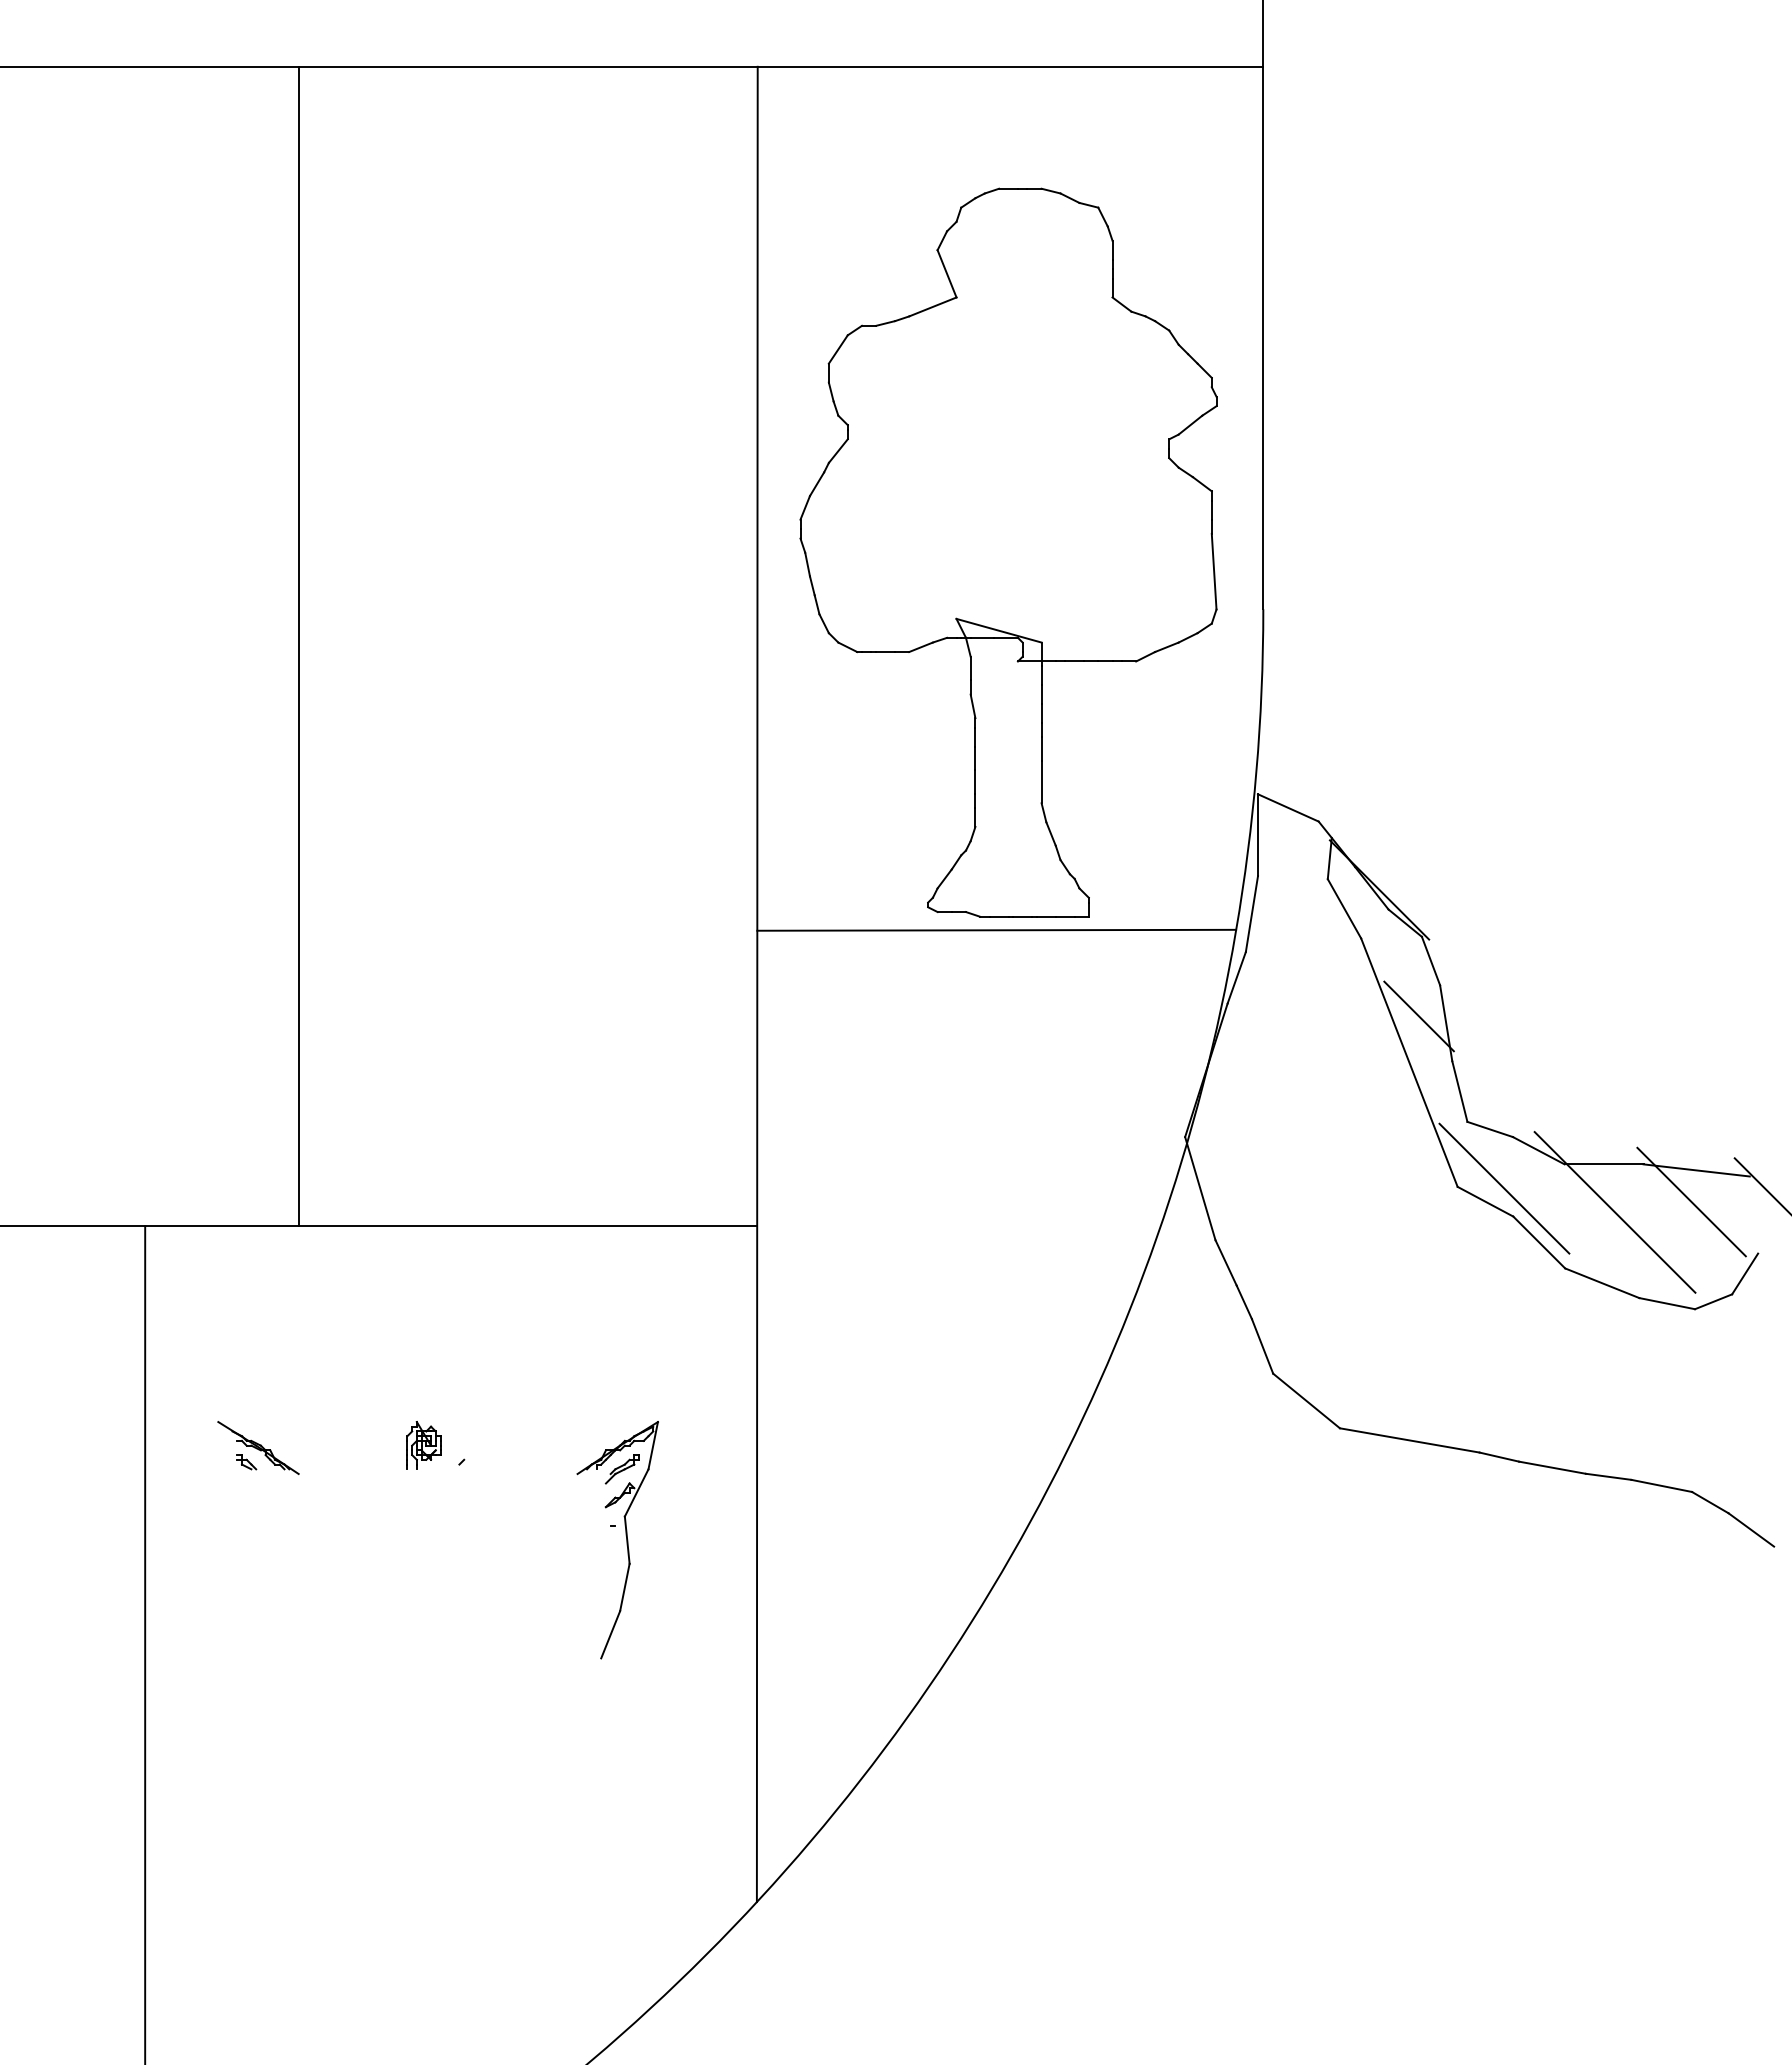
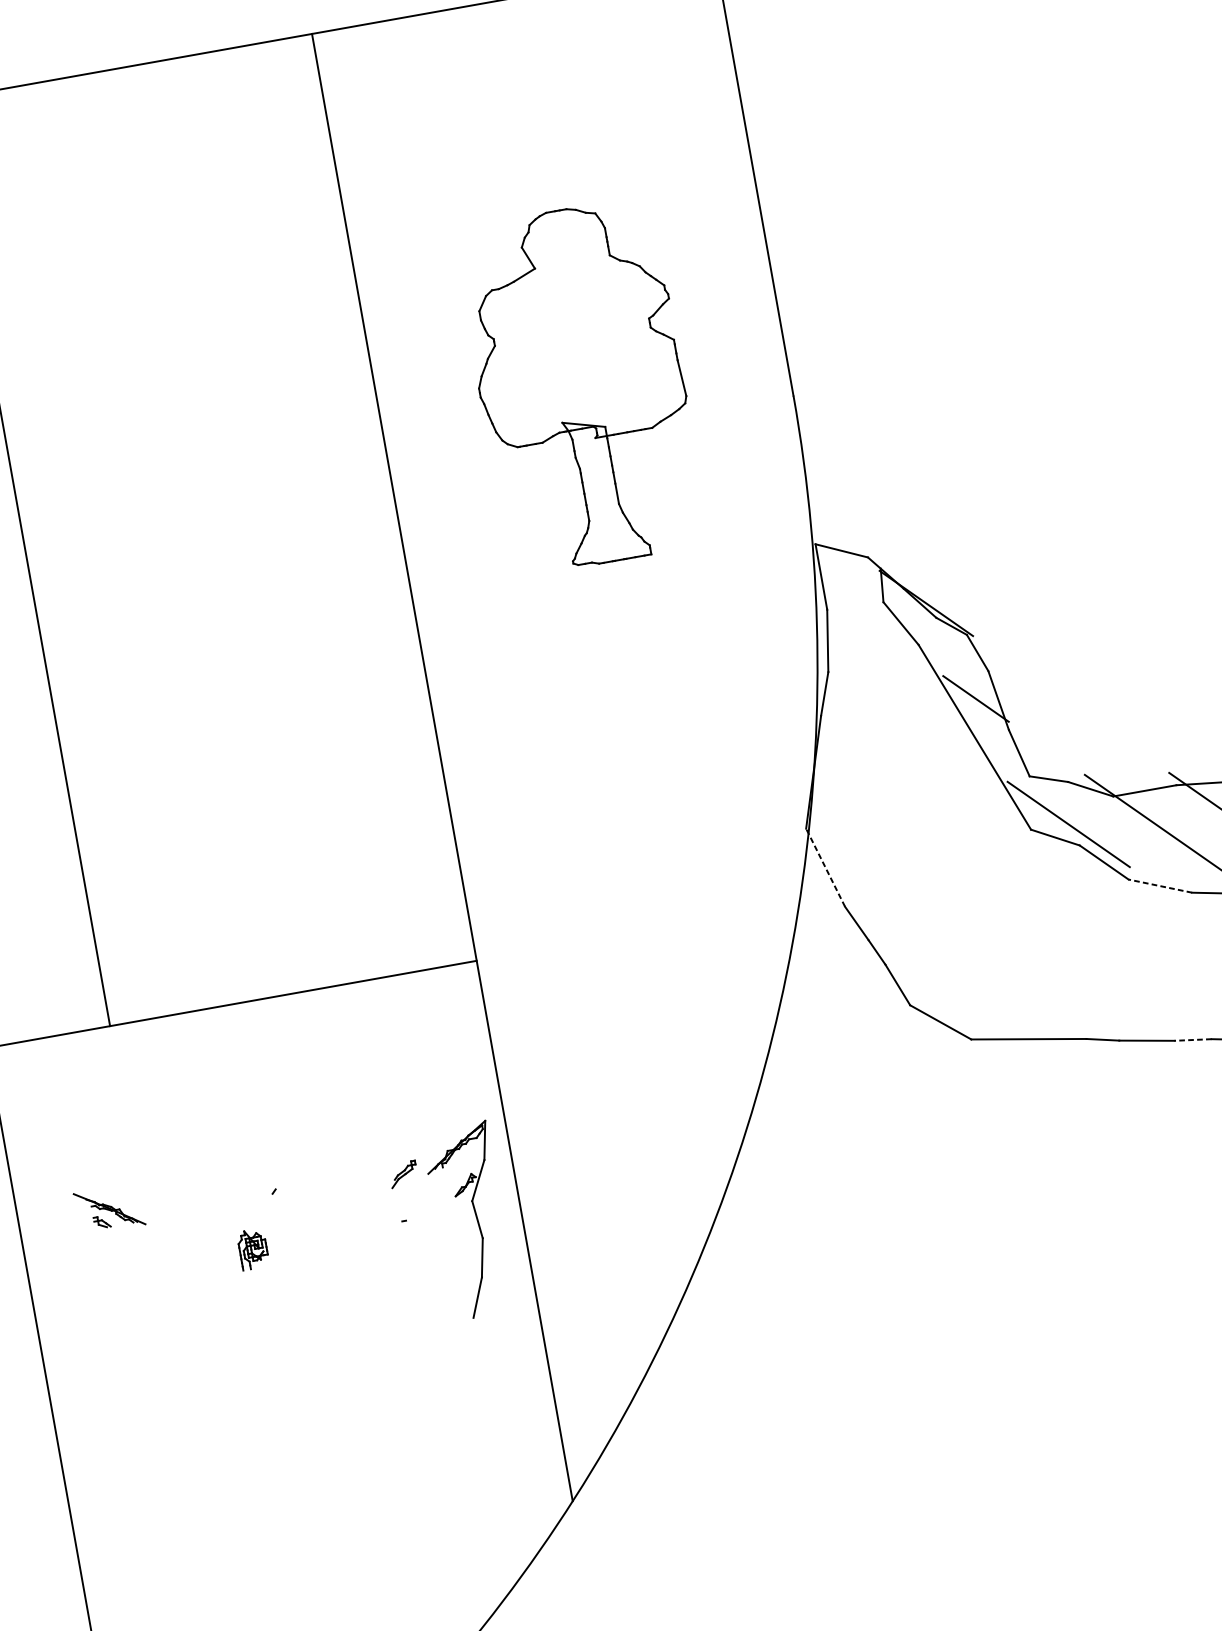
part: (1008, 552) -> (581, 386), size x0.6
line: (996, 929) -> (625, 689), removed
line: (1200, 1188) -> (825, 867), solid -> dashed
line: (1602, 1283) -> (1160, 886), solid -> dashed
part: (423, 1445) -> (252, 1249), moved
line: (1608, 1476) -> (1192, 1039), solid -> dashed
part: (626, 1540) -> (476, 1220), moved

